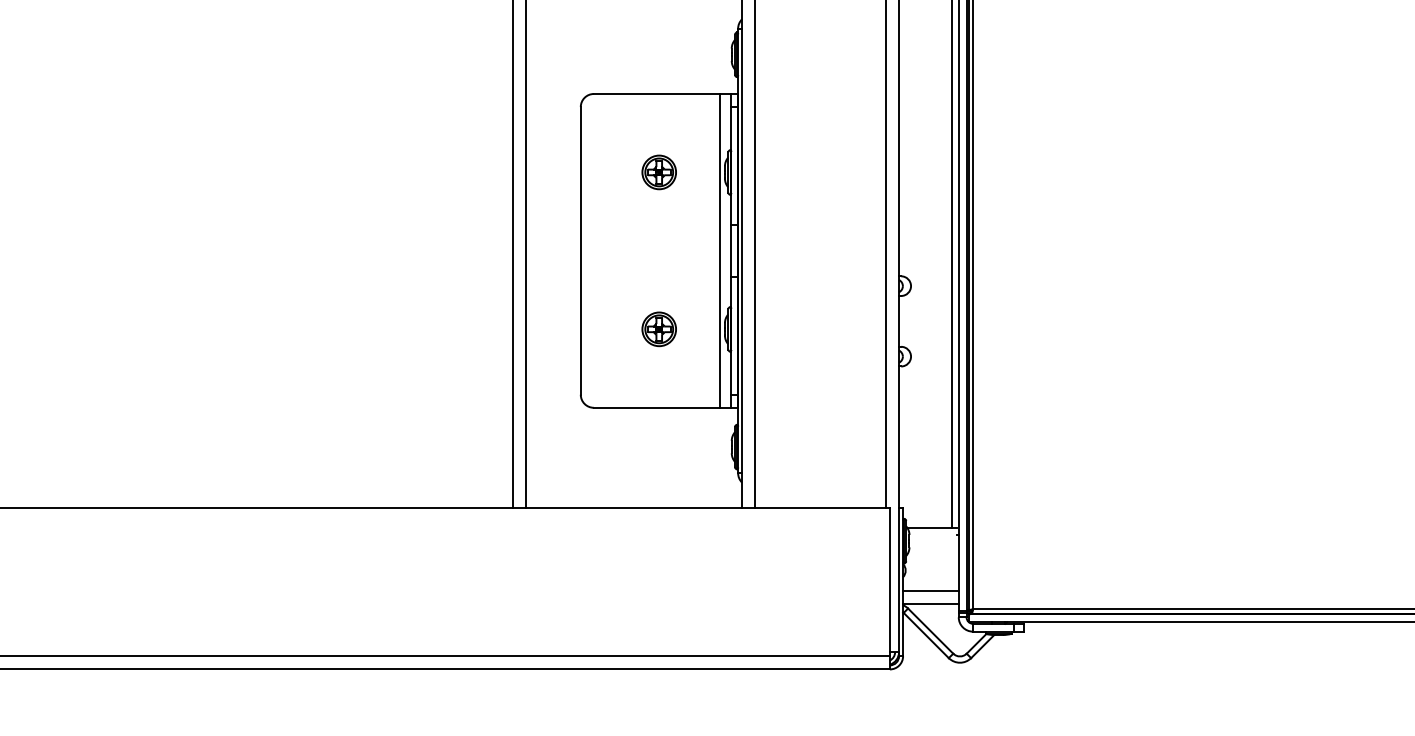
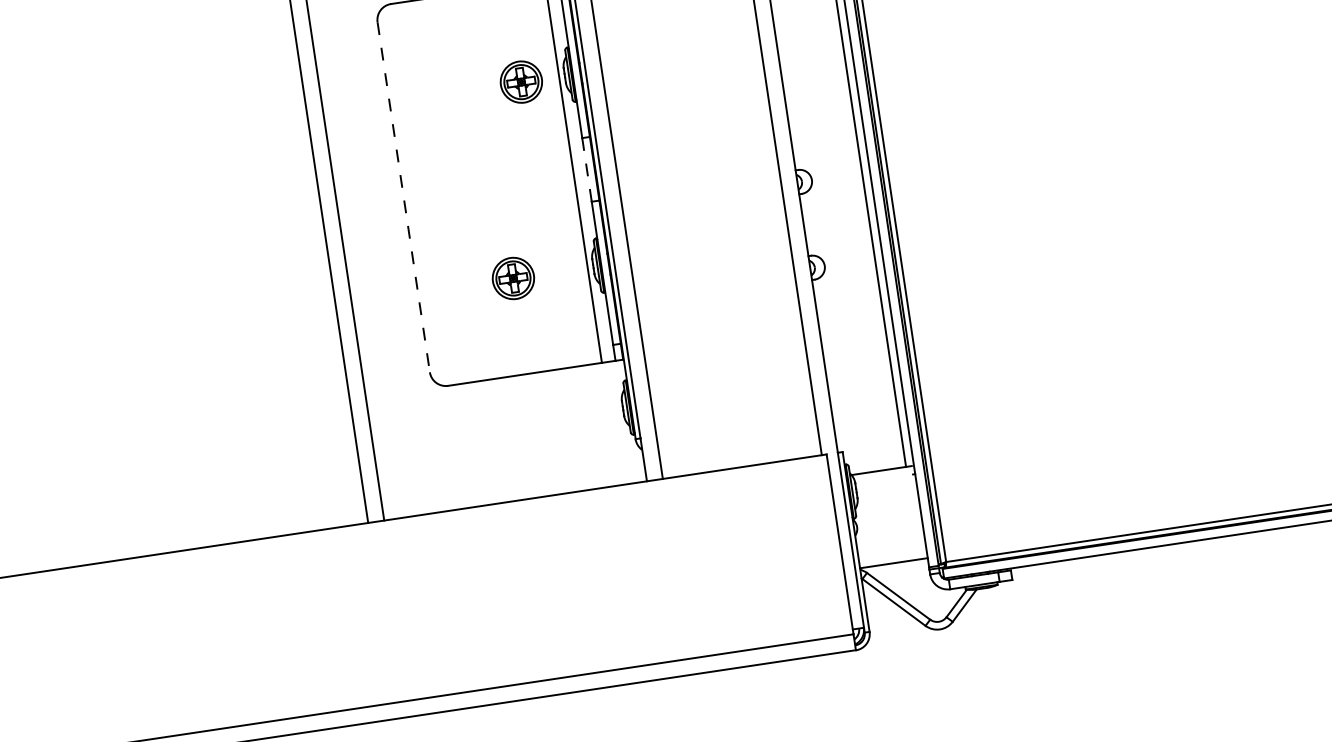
part: (658, 172) -> (520, 82), moved
line: (580, 250) -> (403, 196), solid -> dashed
line: (731, 250) -> (587, 169), solid -> dashed
line: (930, 590) -> (890, 546), removed

